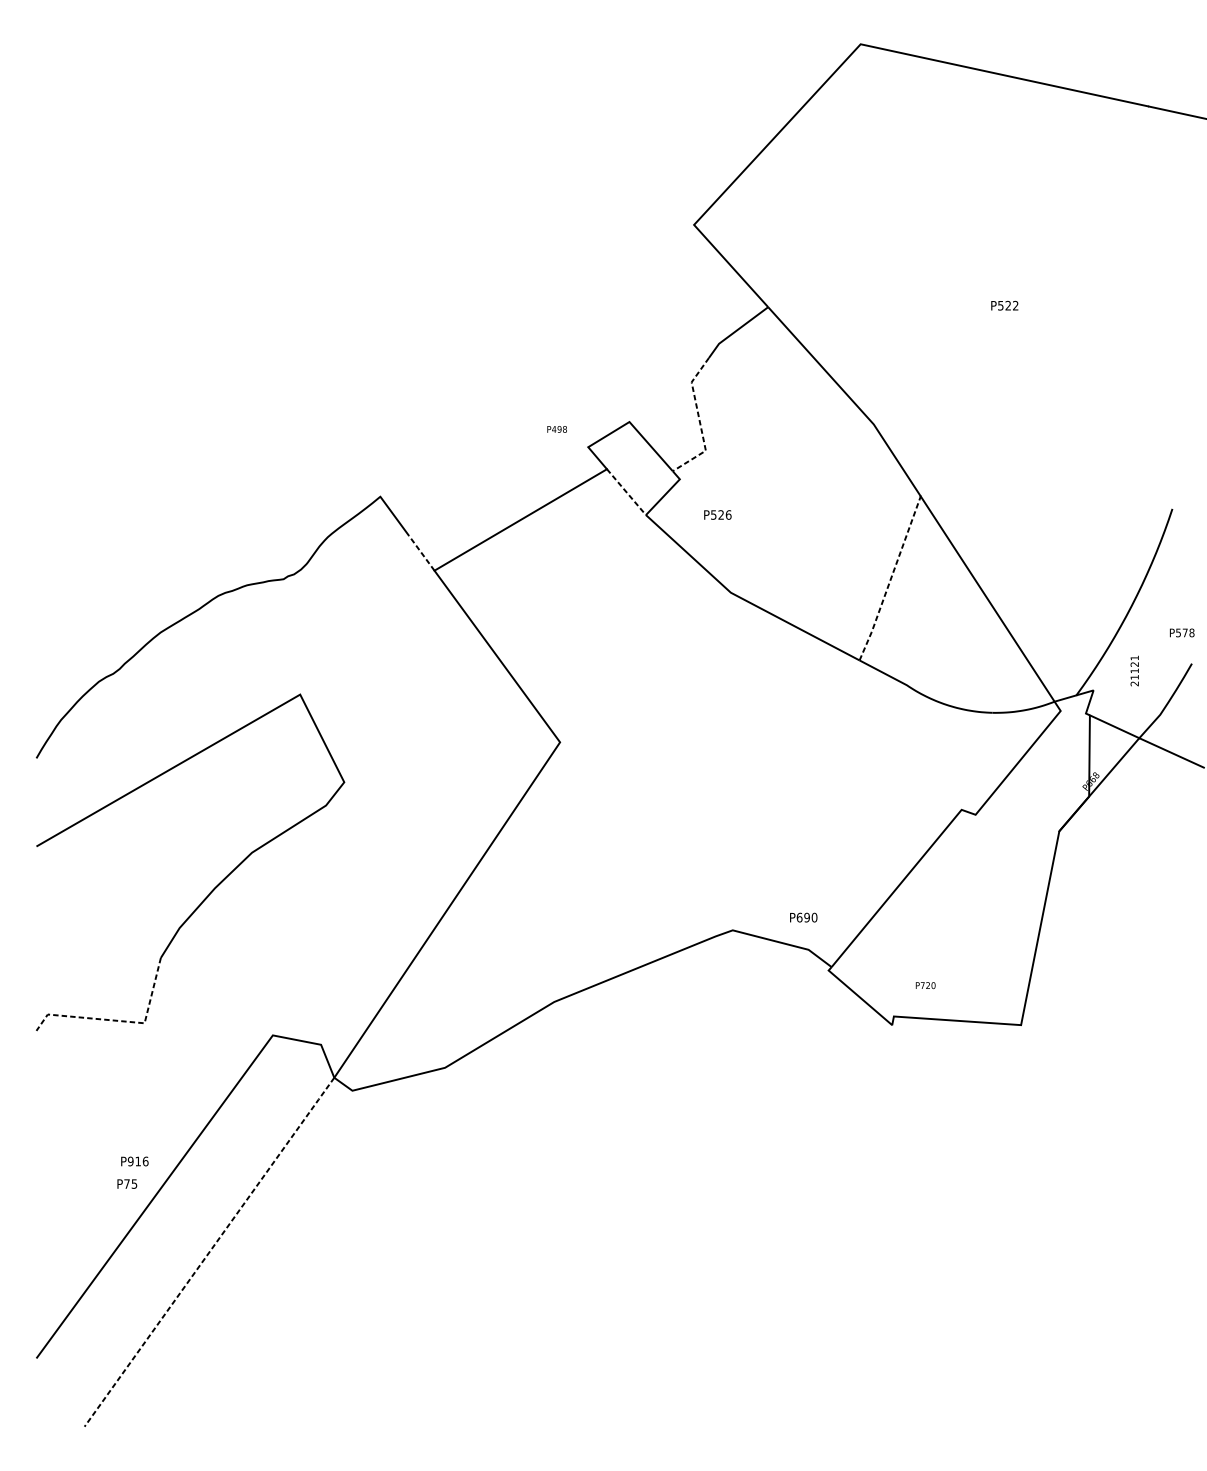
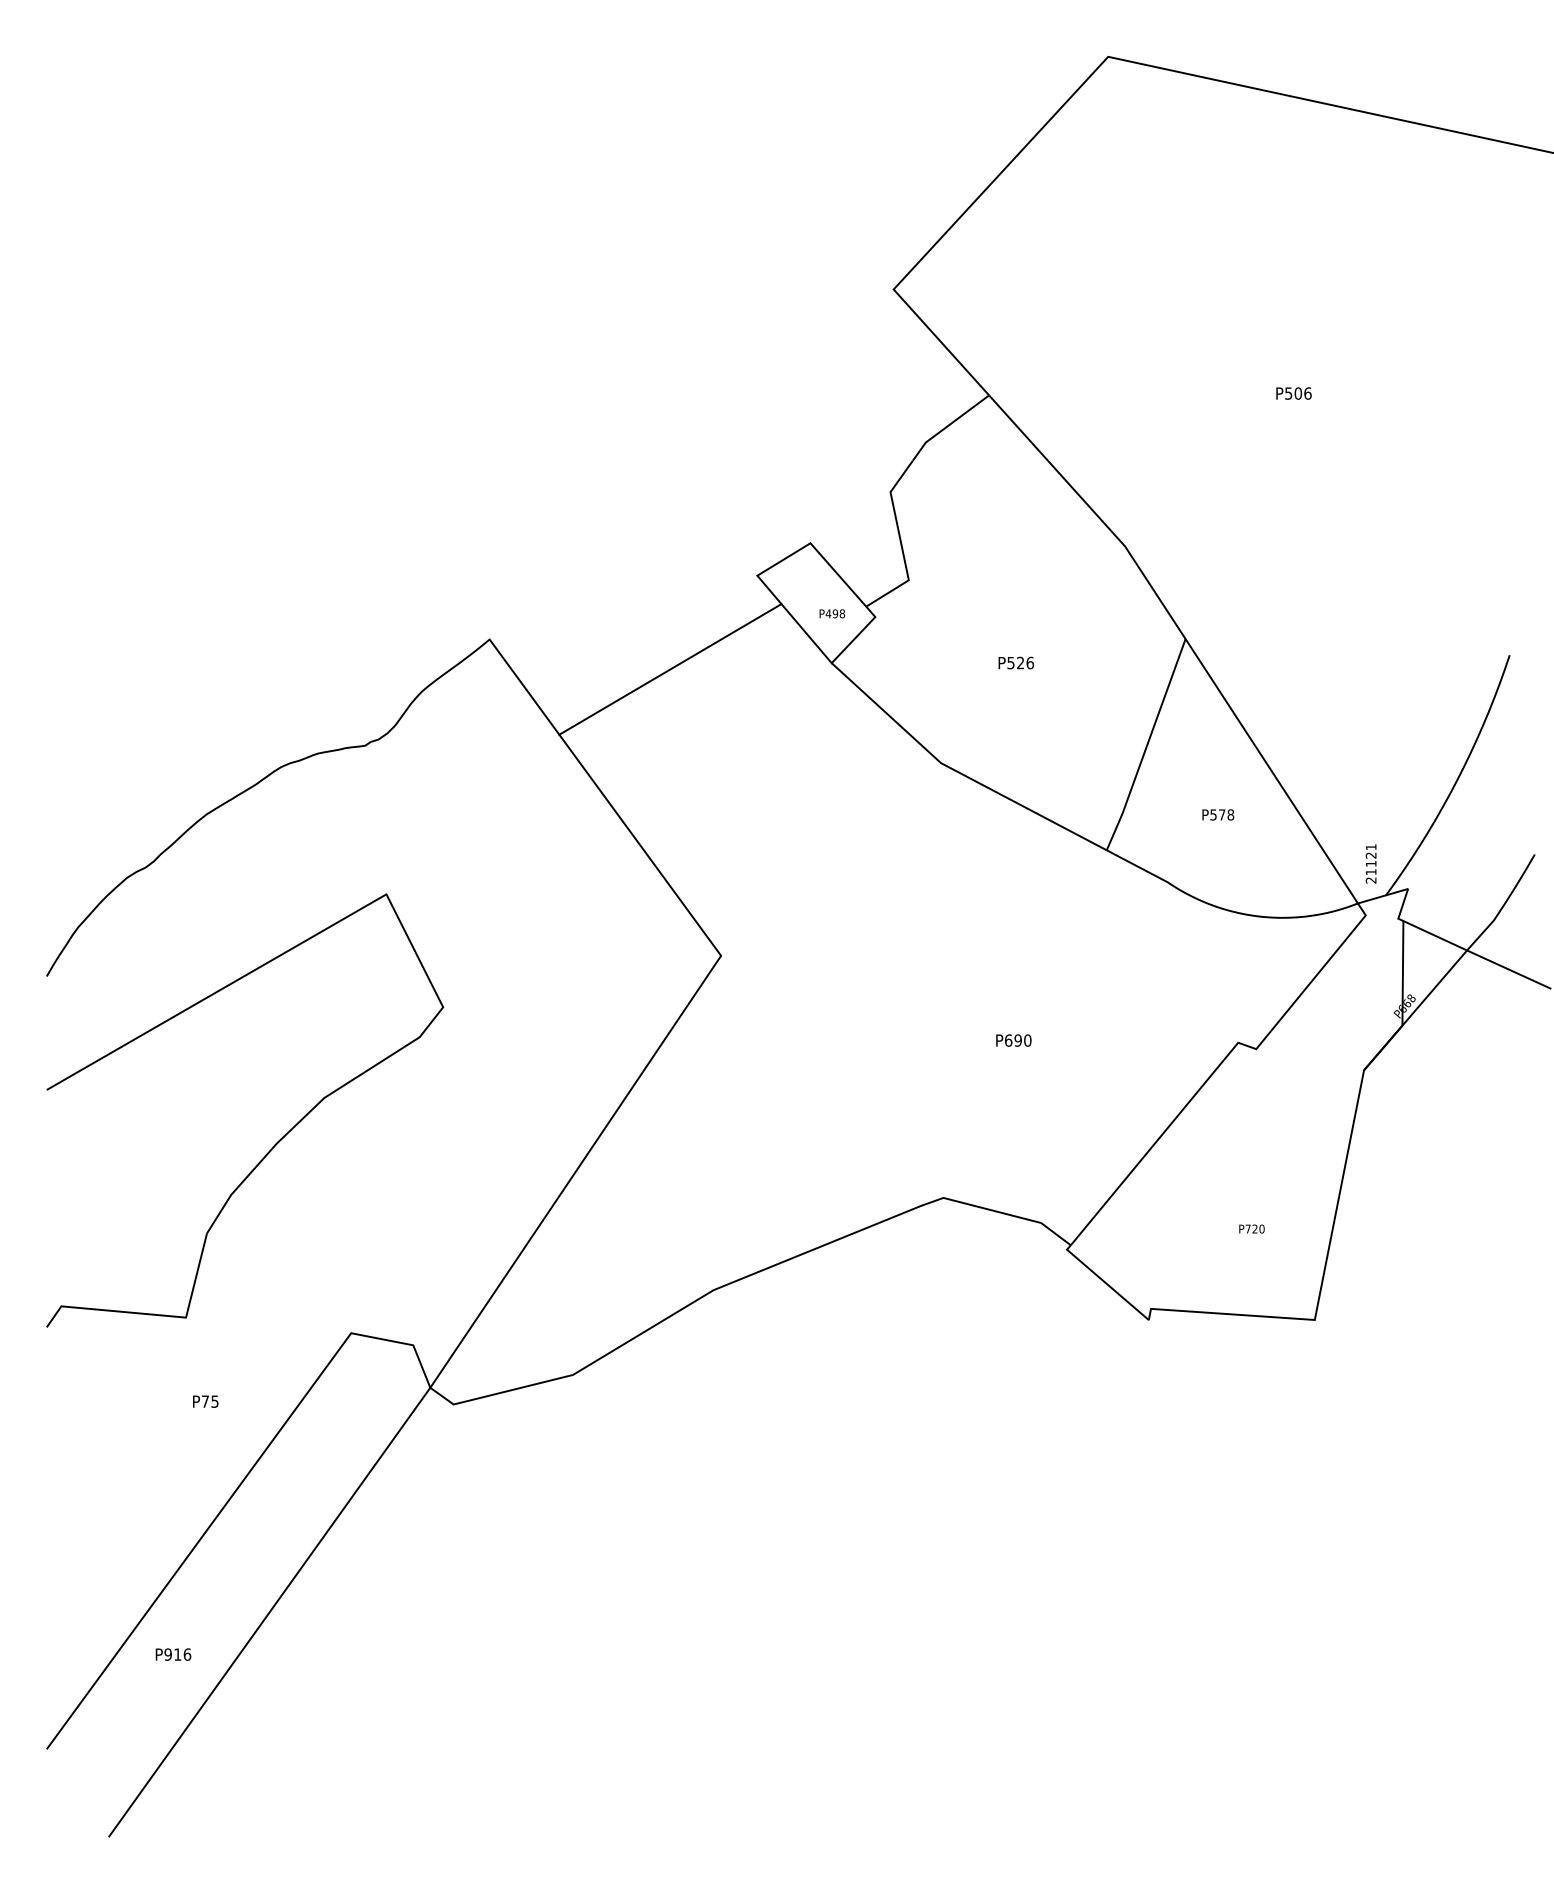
text: (1011, 305) -> (1302, 393), P522 -> P506
line: (699, 421) -> (900, 542), dashed -> solid
text: (556, 429) -> (831, 613), moved
line: (626, 492) -> (806, 633), dashed -> solid
text: (718, 514) -> (1016, 662), moved
line: (422, 553) -> (543, 712), dashed -> solid
line: (891, 579) -> (1147, 745), dashed -> solid
text: (1182, 632) -> (1218, 814), moved
text: (1134, 670) -> (1370, 863), moved
text: (803, 917) -> (1013, 1040), moved
text: (925, 985) -> (1251, 1228), moved
line: (119, 1020) -> (153, 1314), dashed -> solid
text: (134, 1161) -> (173, 1654), moved
text: (127, 1183) -> (205, 1401), moved
line: (209, 1252) -> (269, 1612), dashed -> solid

